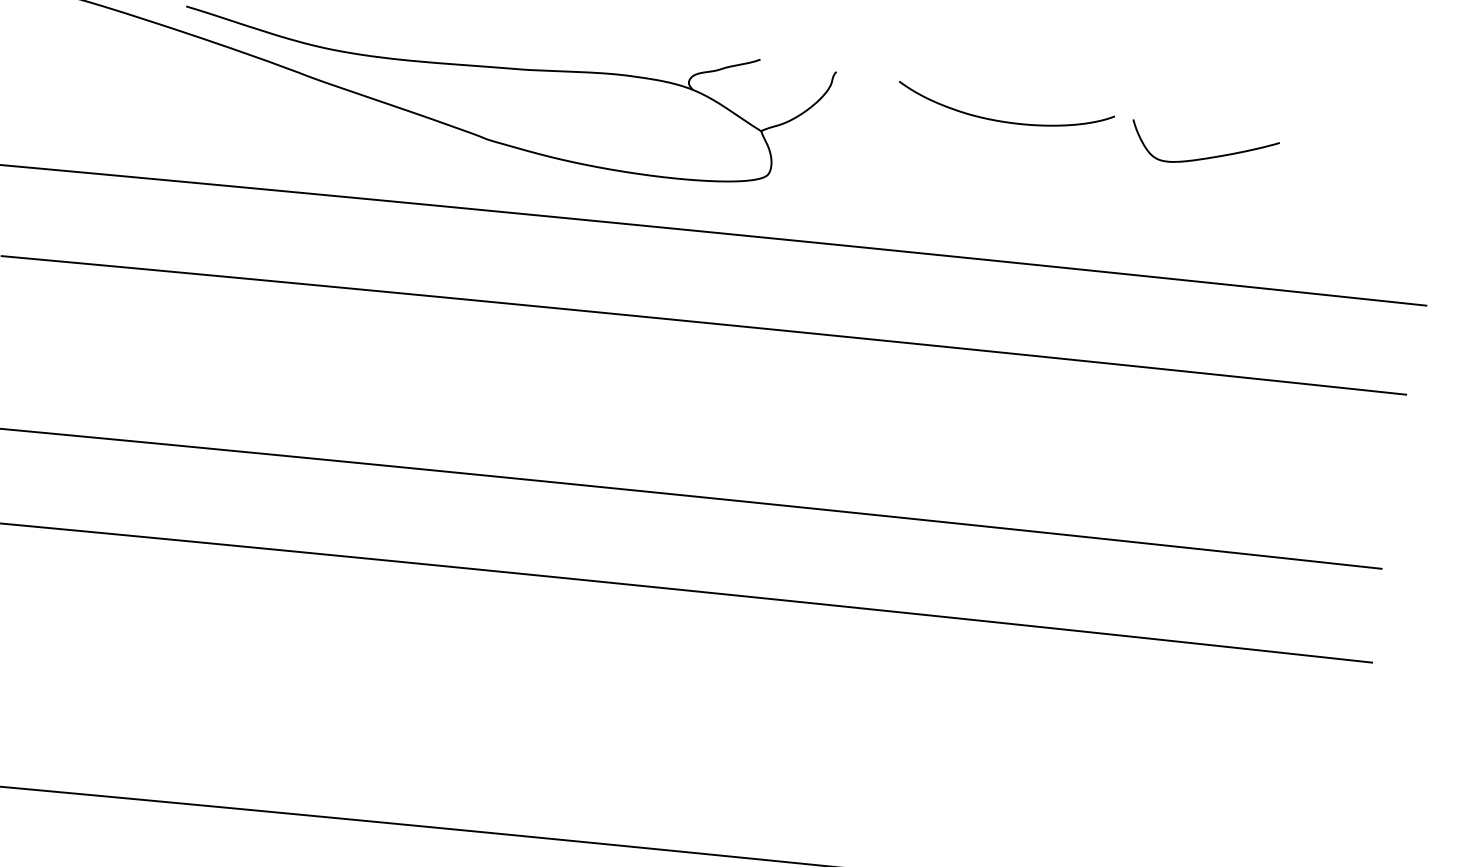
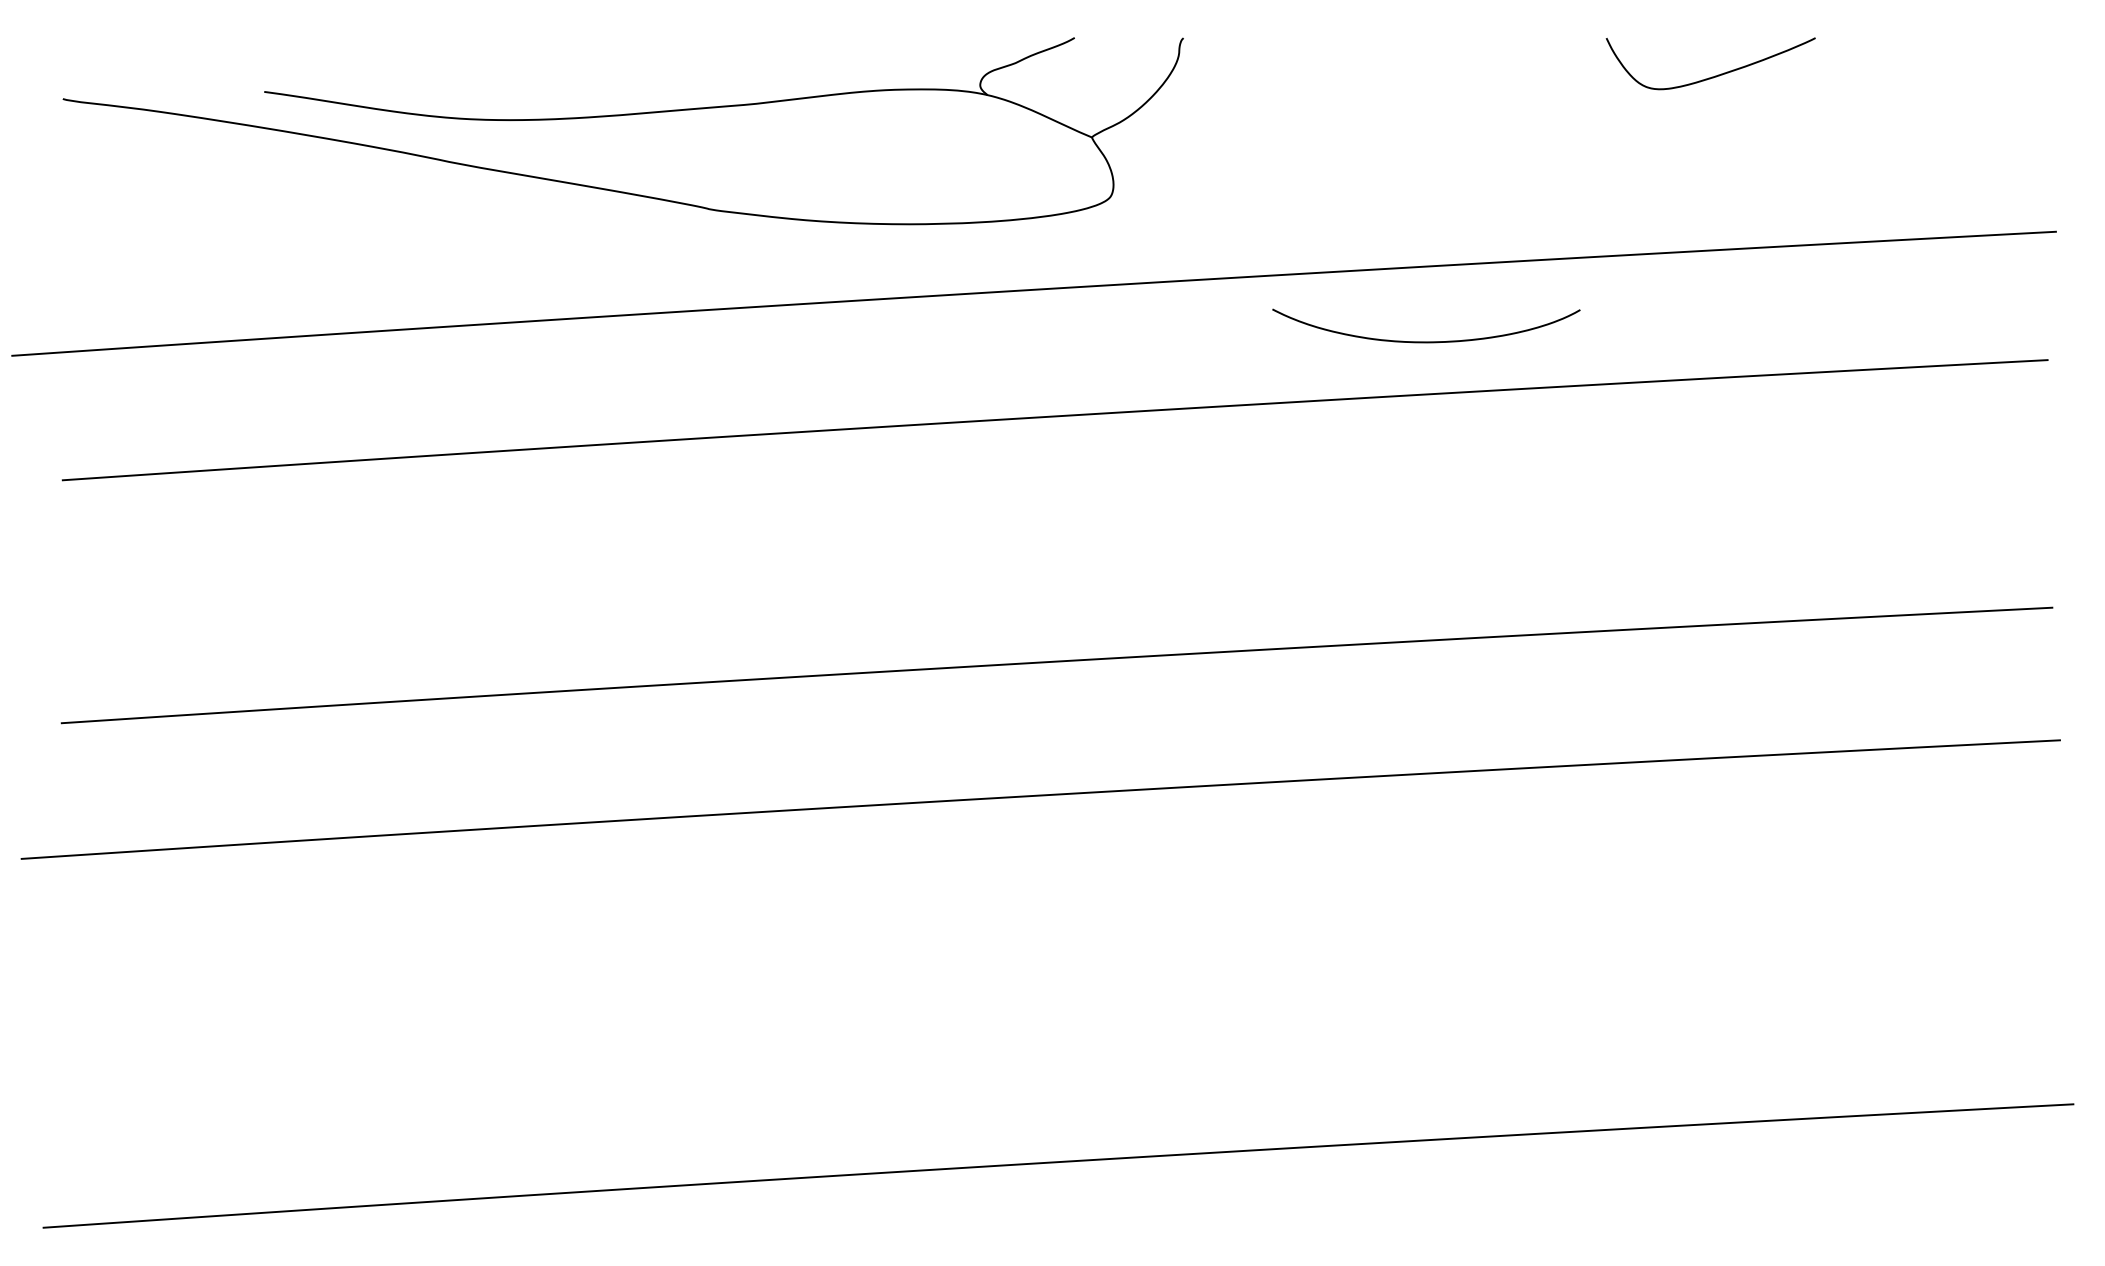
curve: (1003, 121) -> (1426, 341), moved

